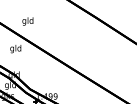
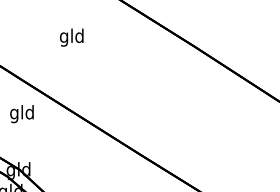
text: (27, 21) -> (70, 37), moved

